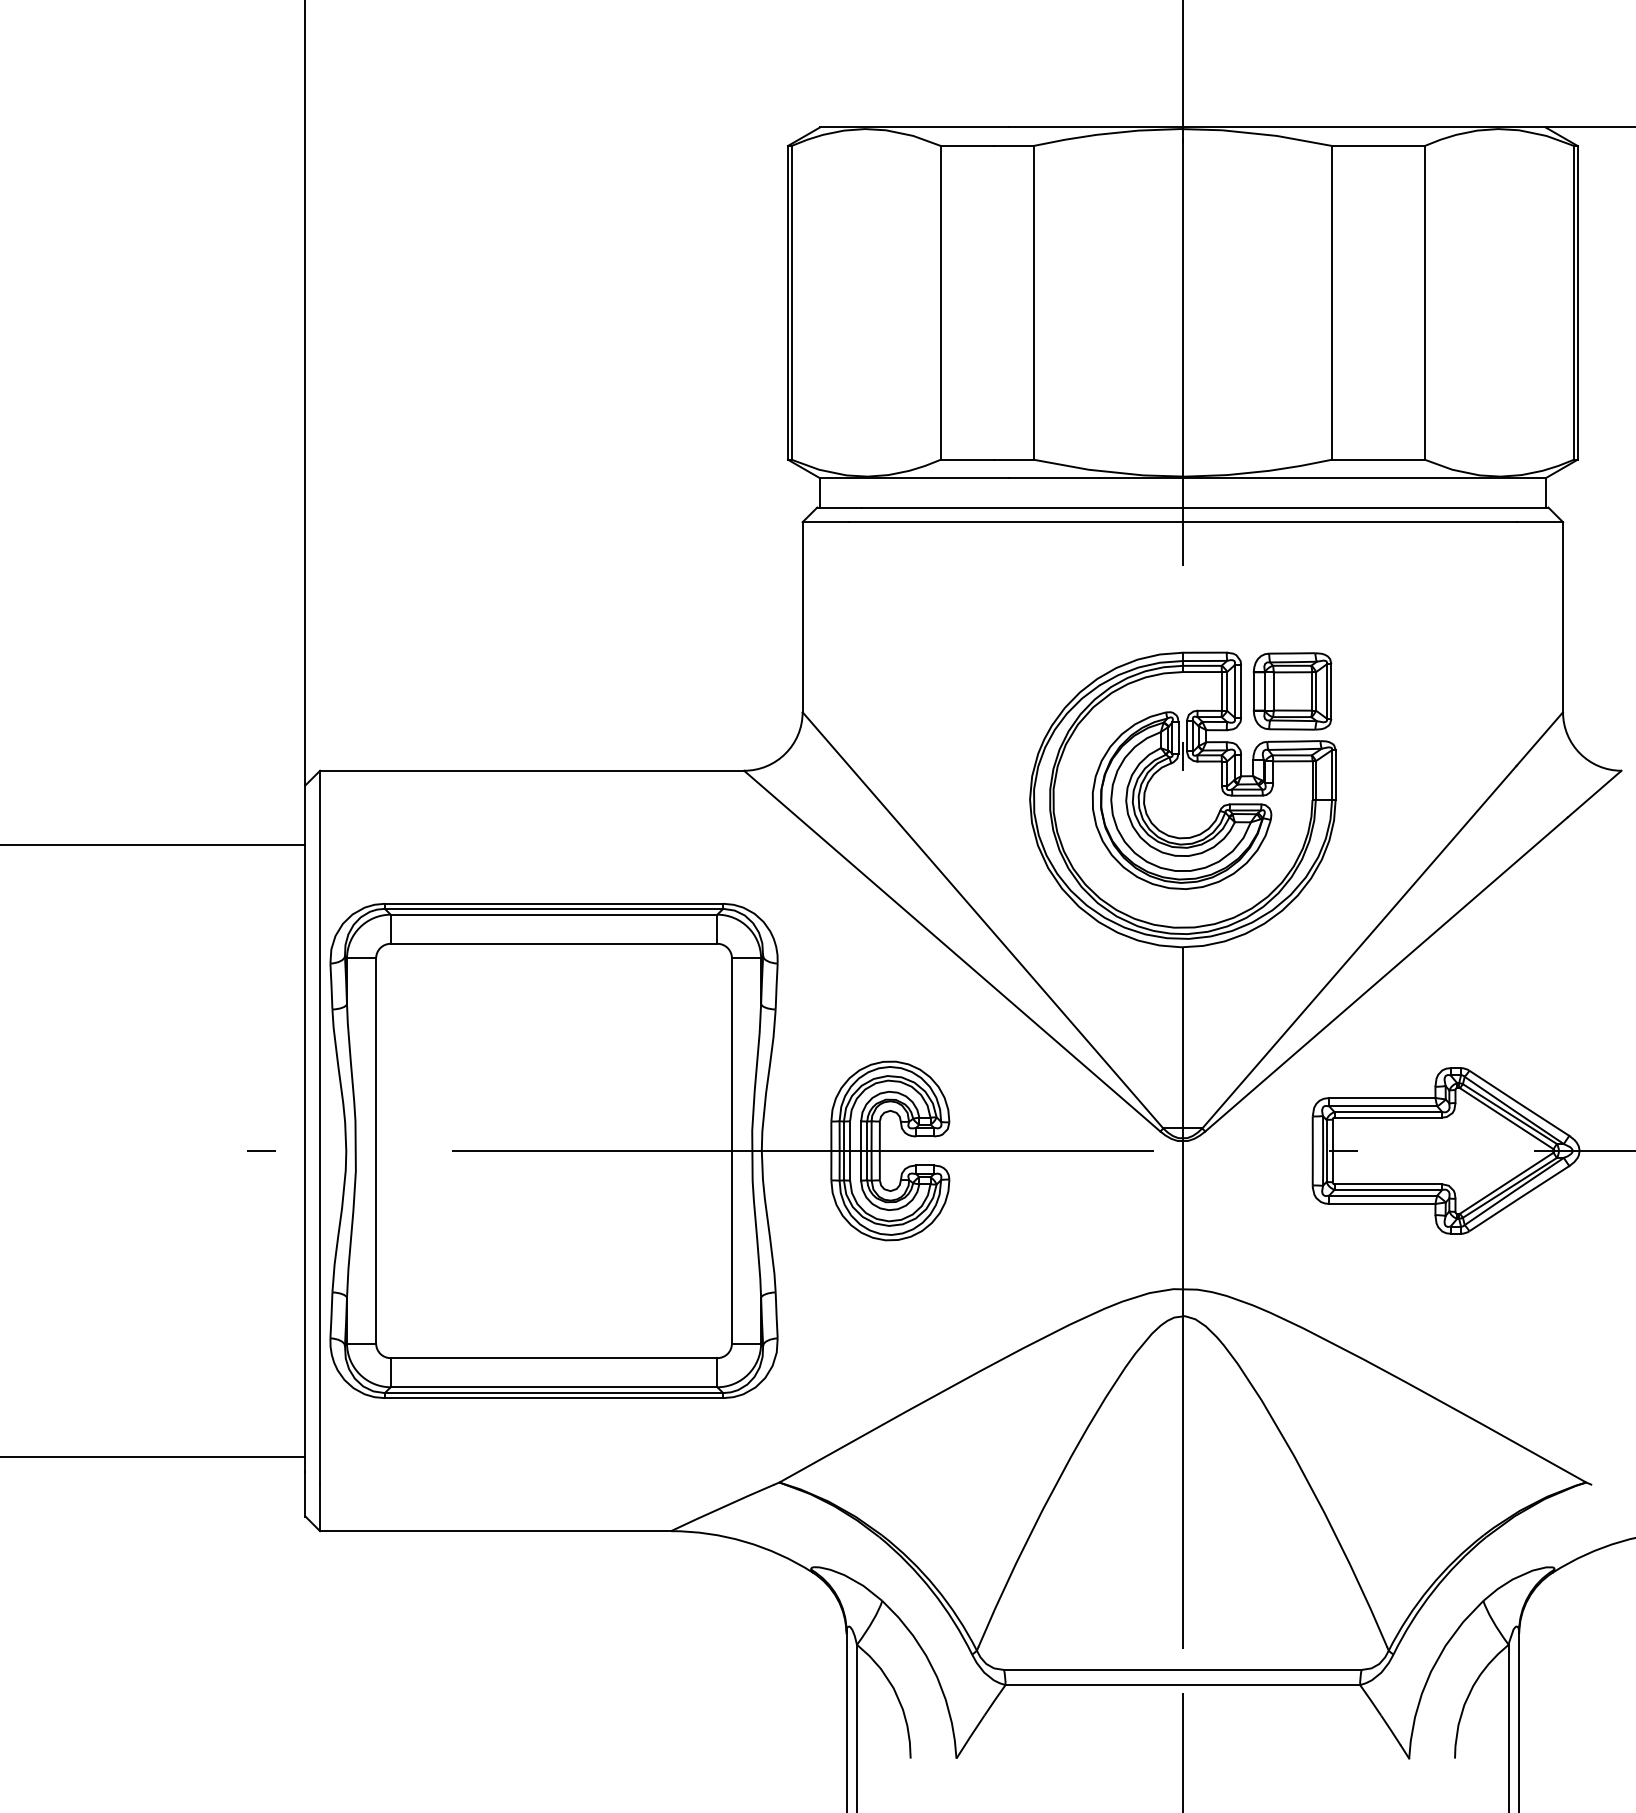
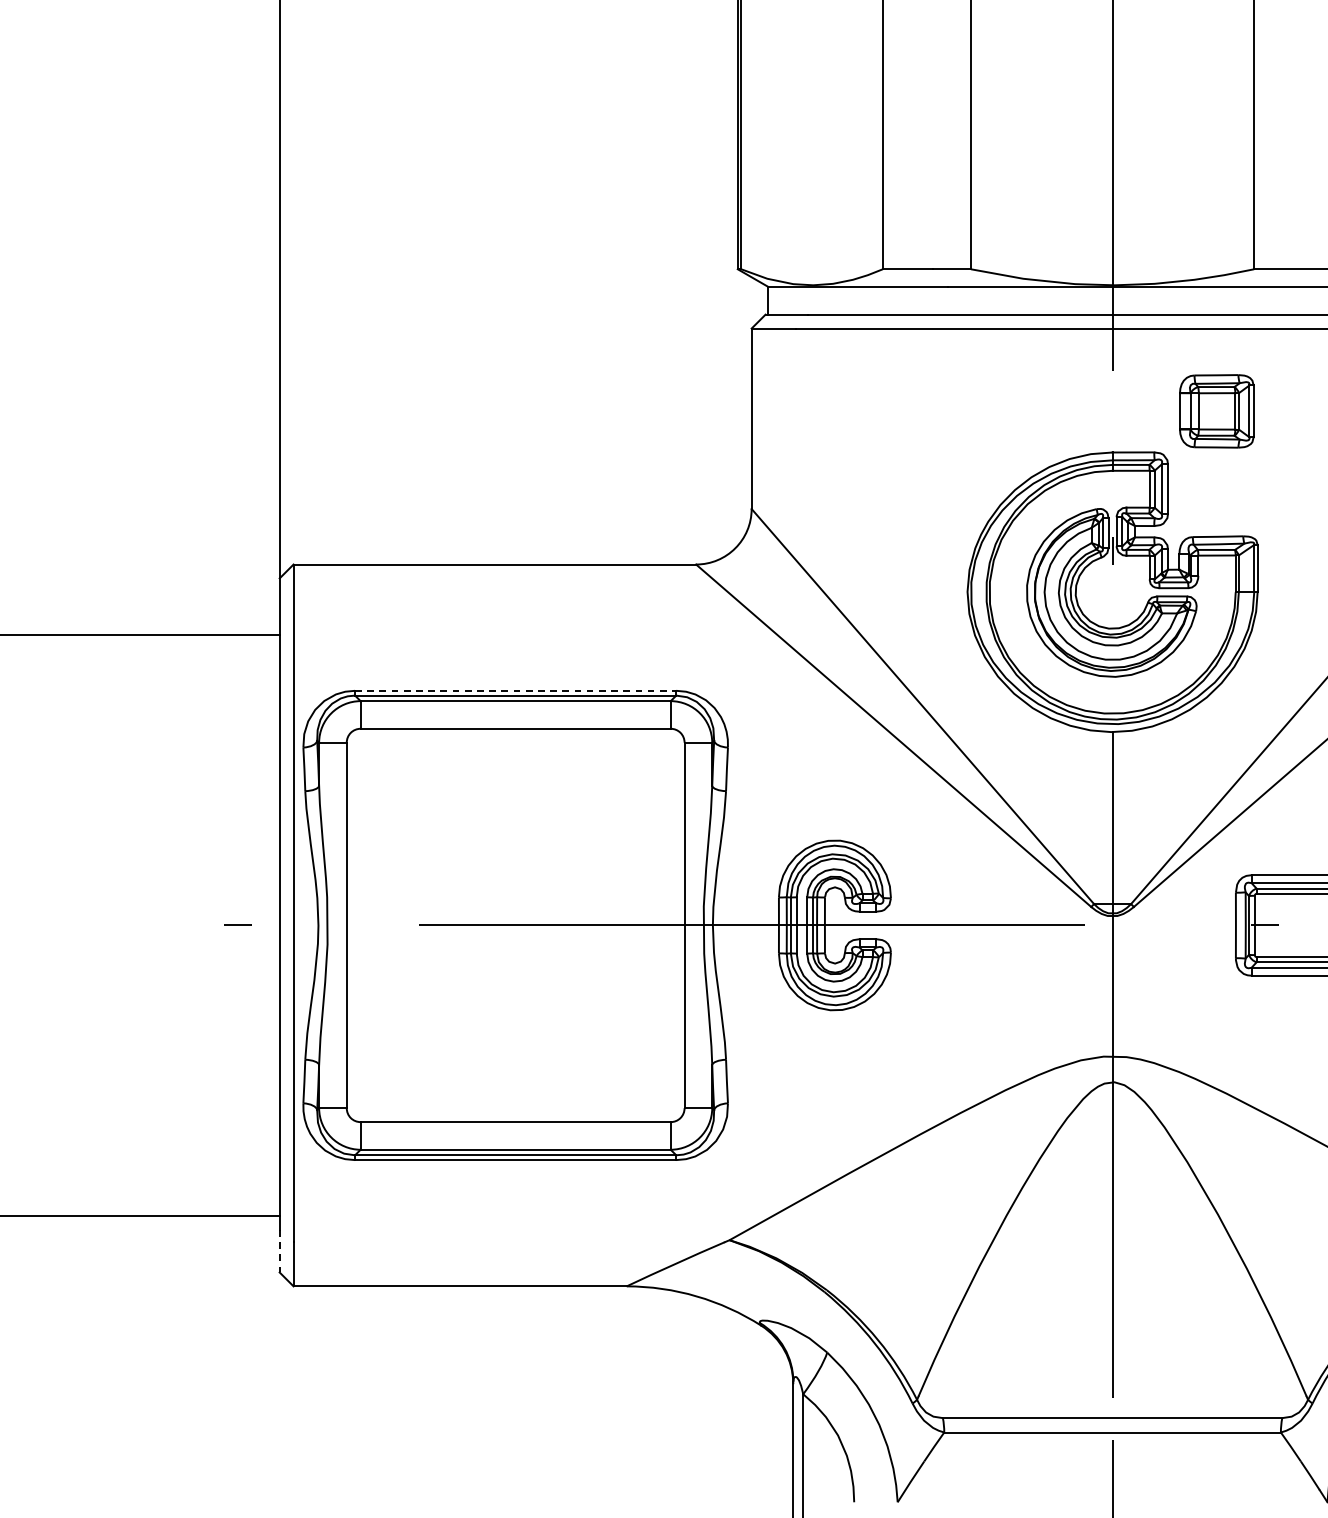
part: (1292, 691) -> (1216, 411), moved
line: (554, 903) -> (516, 690), solid -> dashed
line: (305, 1494) -> (279, 1251), solid -> dashed

